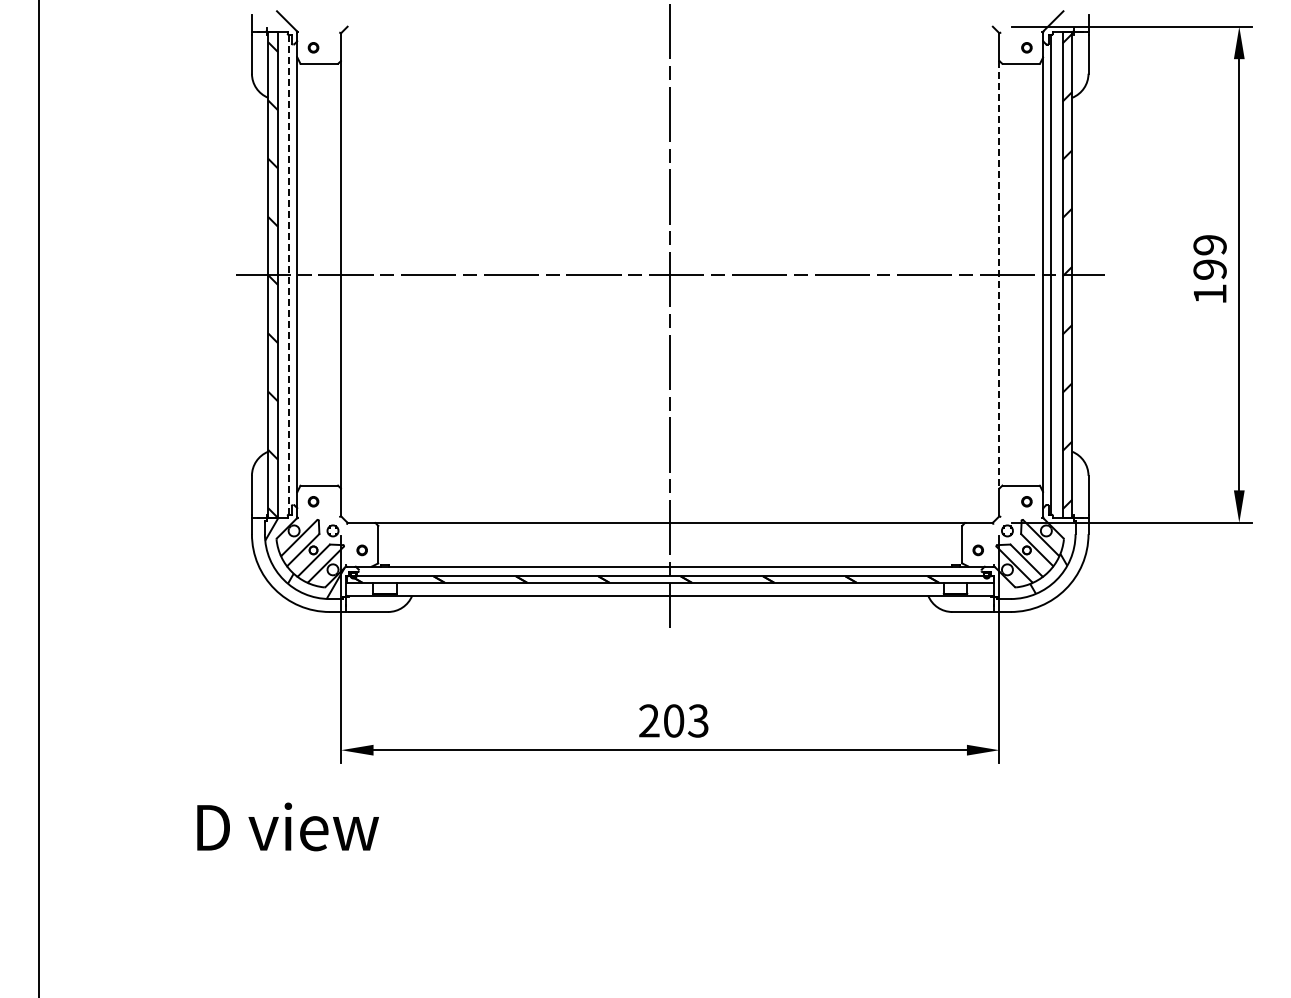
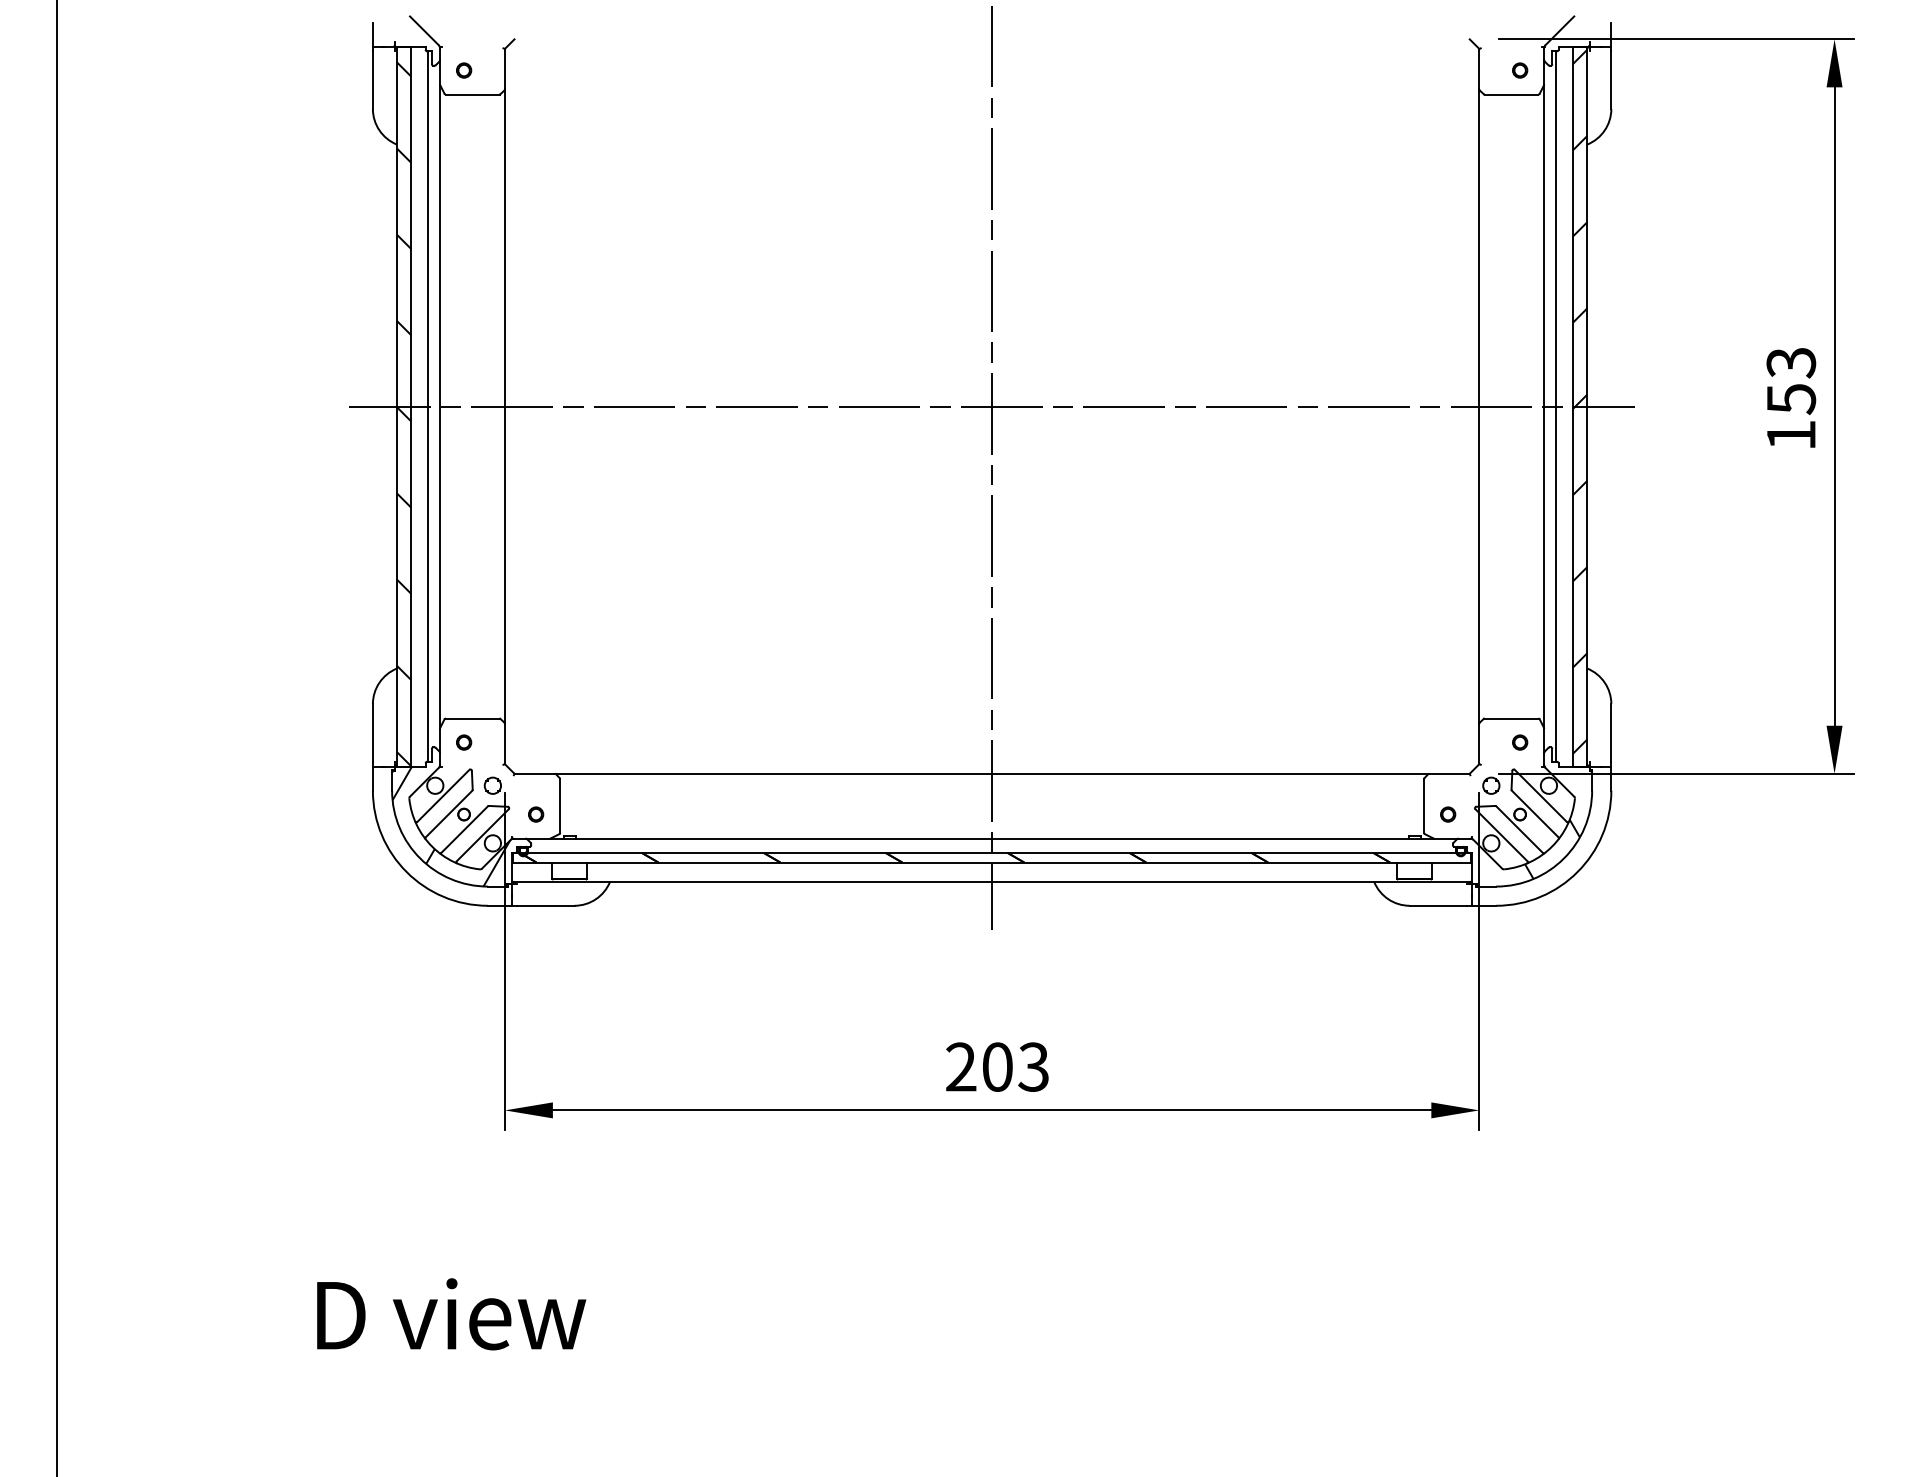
text: (1209, 257) -> (1790, 380), 199 -> 153
line: (289, 274) -> (428, 406), dashed -> solid
line: (999, 275) -> (1479, 407), dashed -> solid
text: (287, 826) -> (450, 1313), moved

